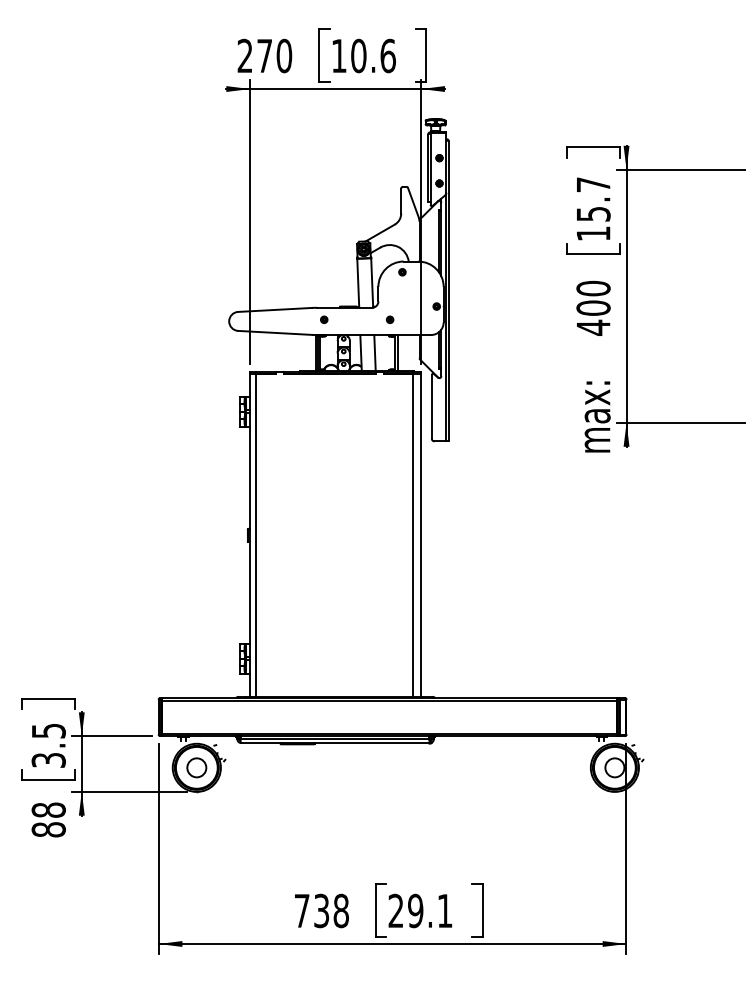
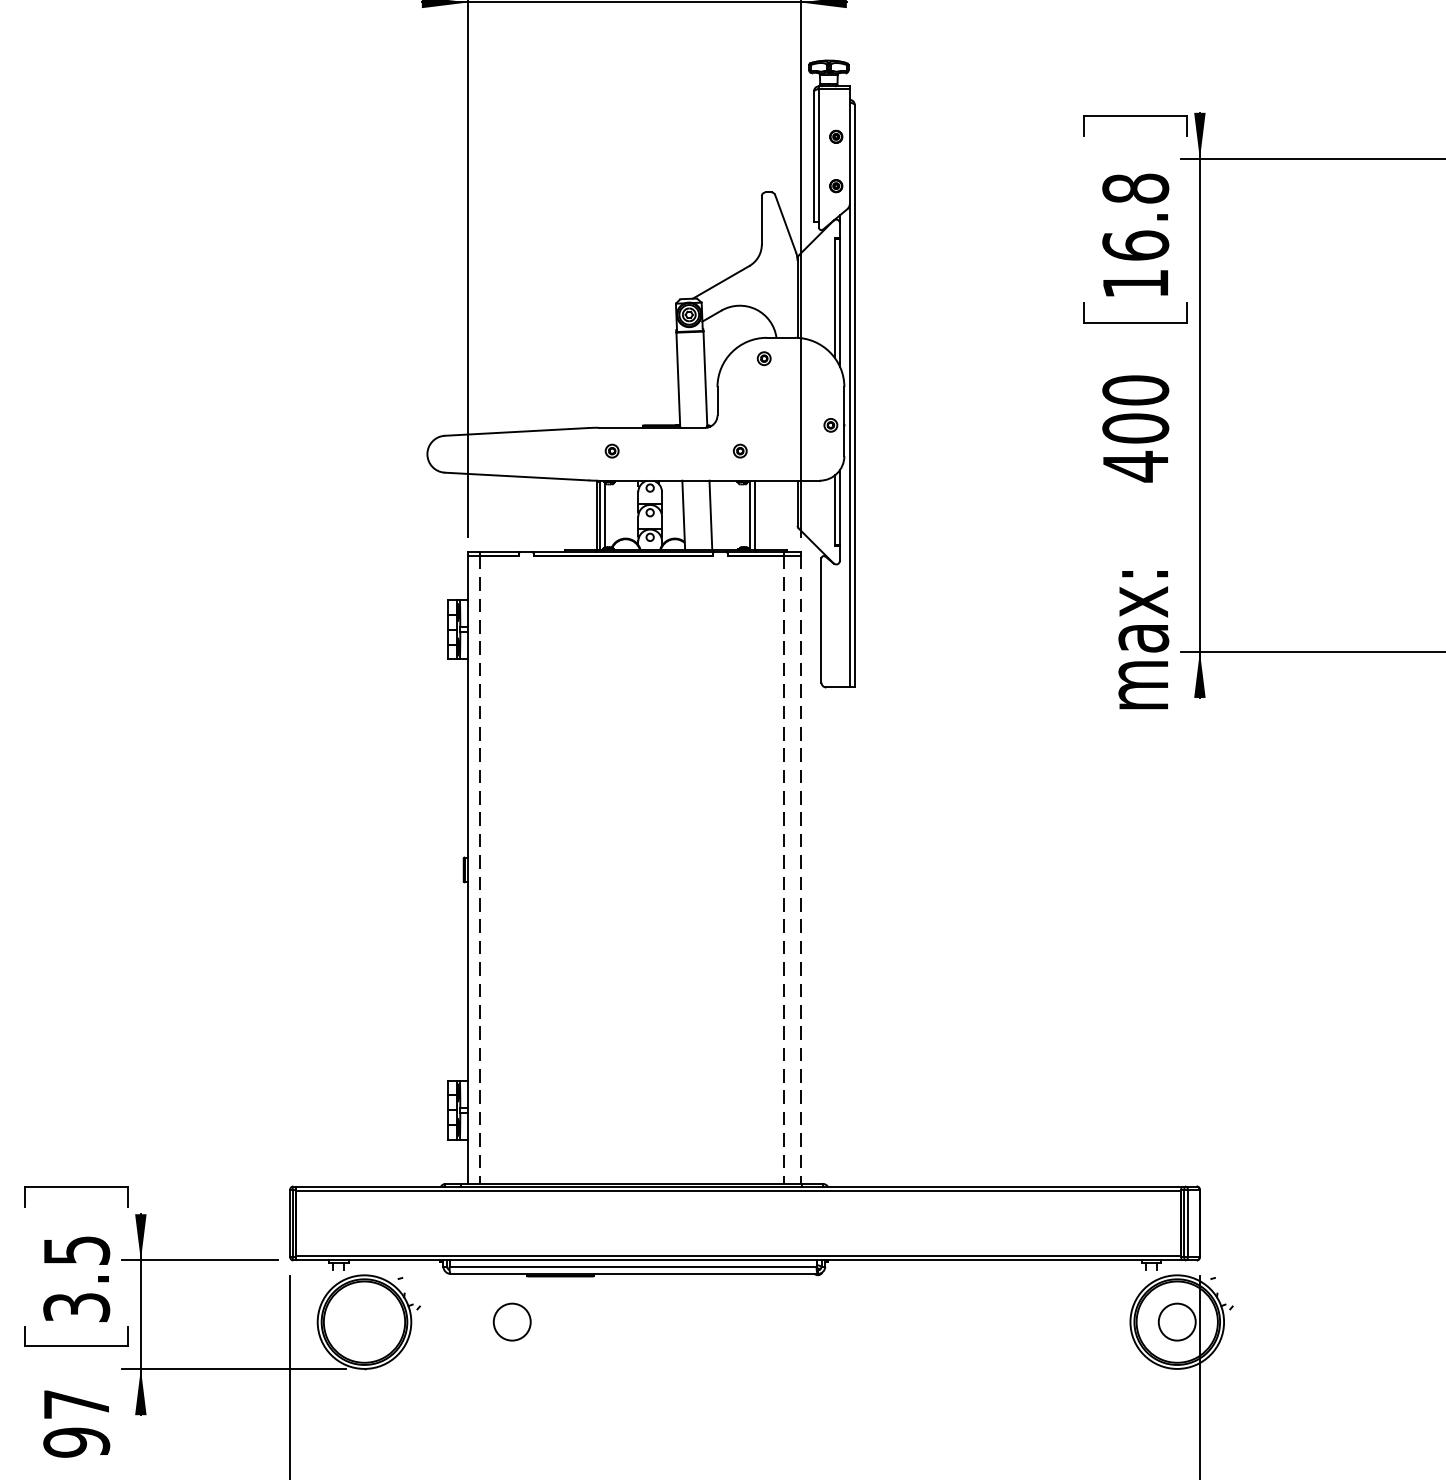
text: (593, 199) -> (1135, 217), 15.7 -> 16.8
line: (256, 535) -> (480, 870), solid -> dashed
line: (412, 535) -> (783, 870), solid -> dashed
line: (421, 535) -> (801, 870), solid -> dashed
circle: (196, 767) -> (511, 1321), moved
text: (48, 819) -> (76, 1422), 88 -> 97

